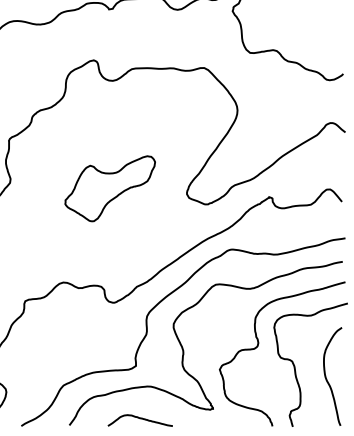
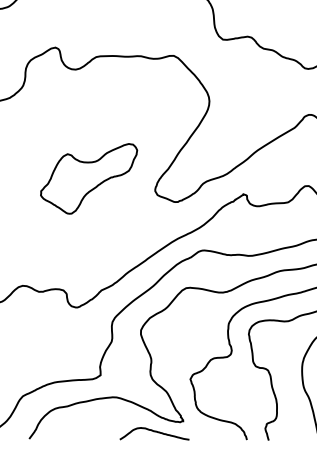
part: (109, 188) -> (88, 178), moved
curve: (140, 419) -> (154, 432), moved

